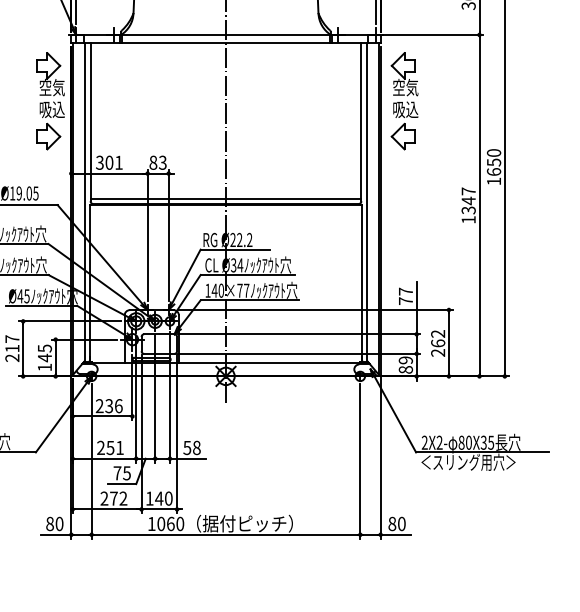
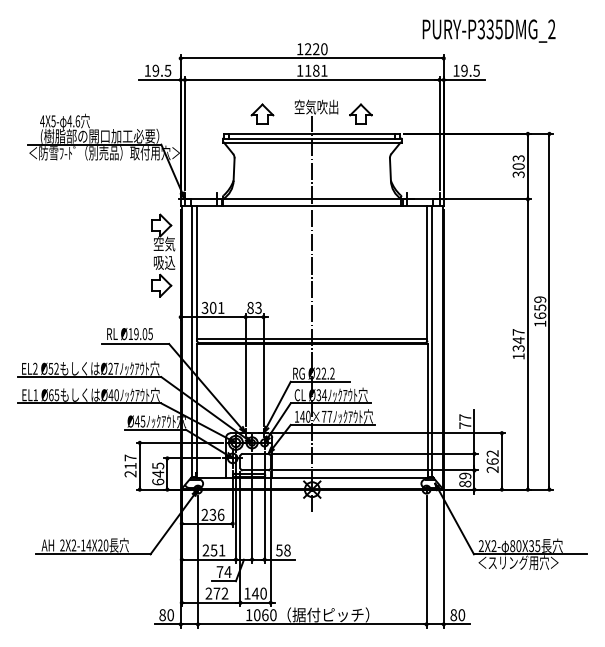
part: (403, 101) -> (463, 255), removed
text: (494, 152) -> (540, 299), 1650 -> 1659
text: (45, 366) -> (158, 481), 145 -> 645
text: (126, 473) -> (227, 572), 75 -> 74

